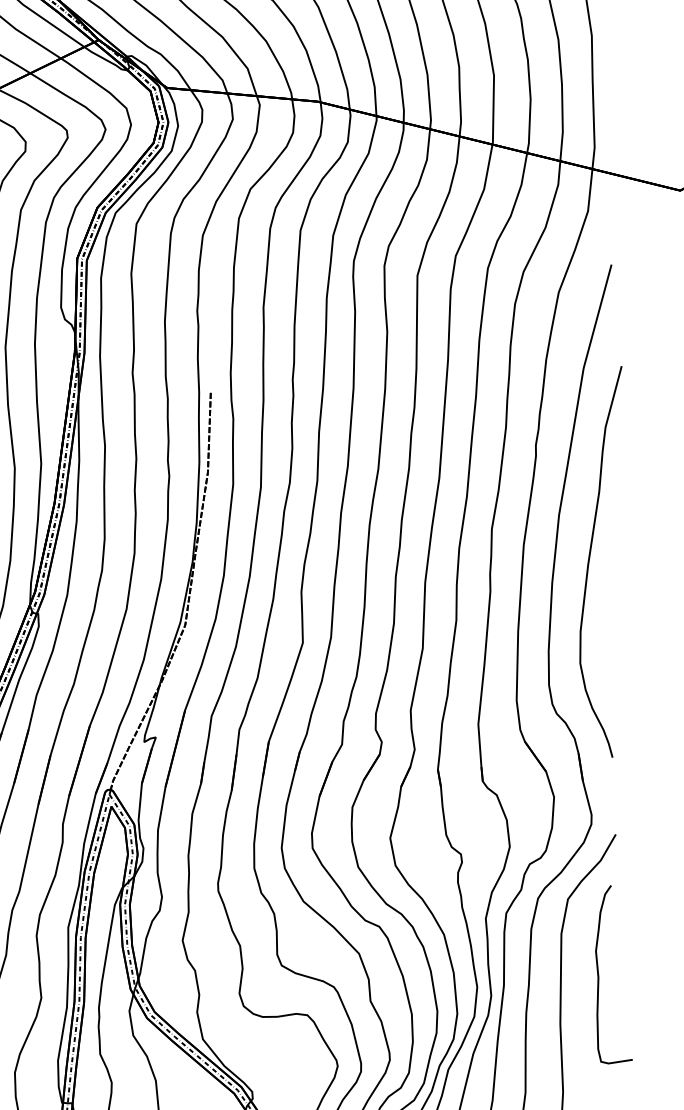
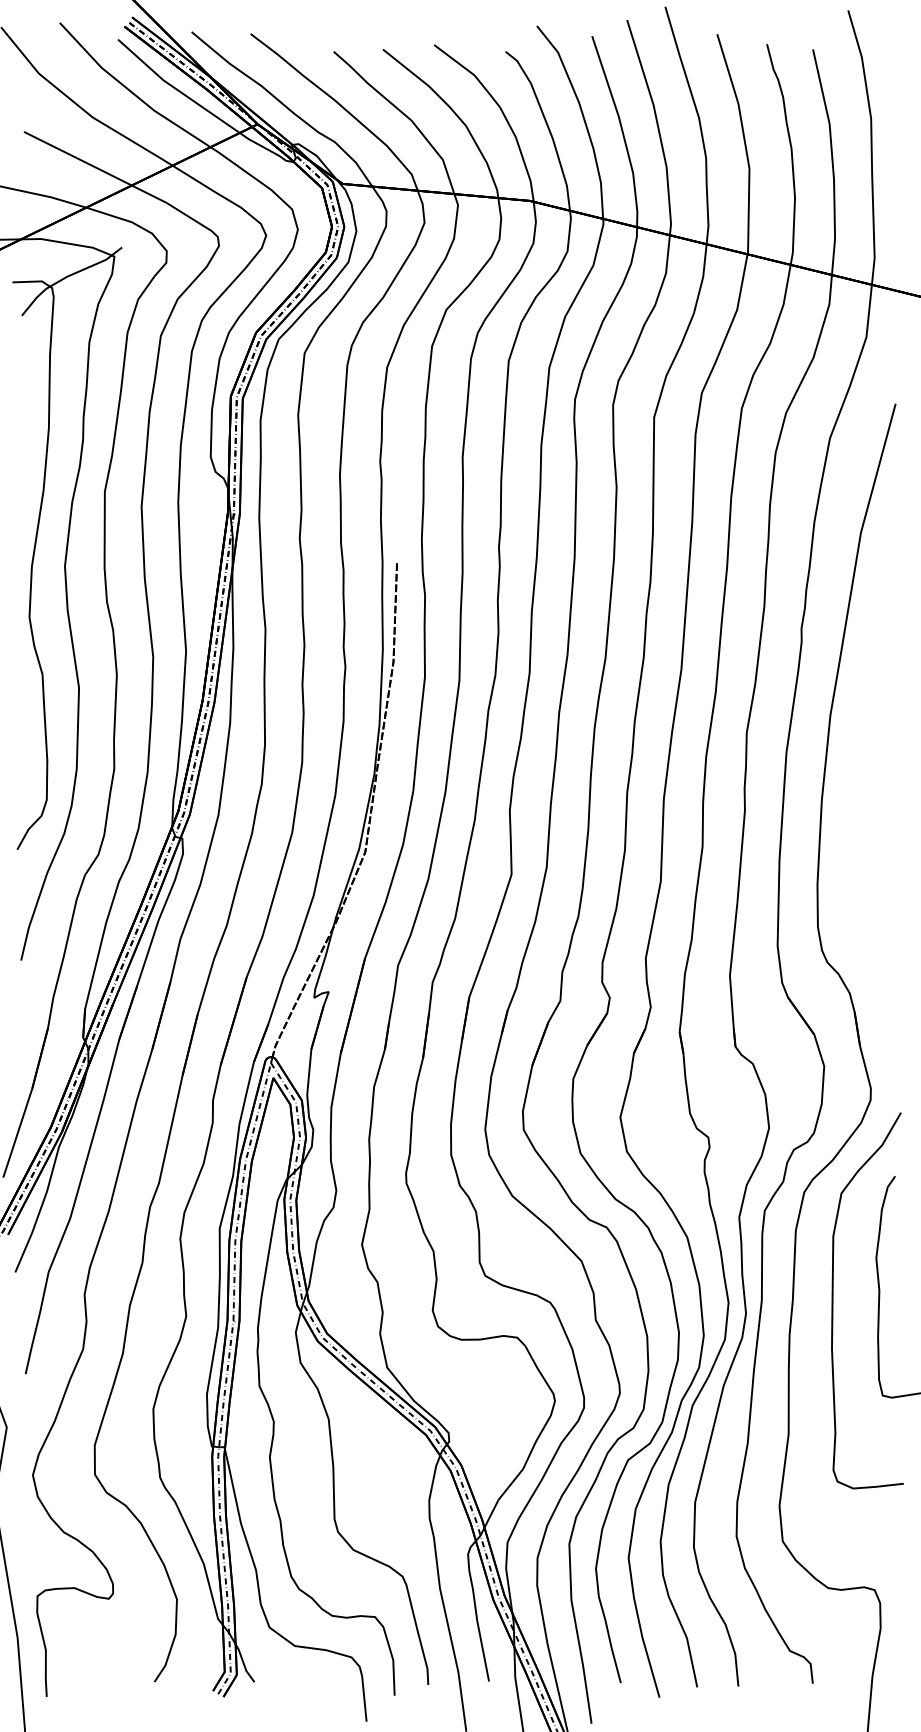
curve: (589, 561) -> (868, 773), removed

